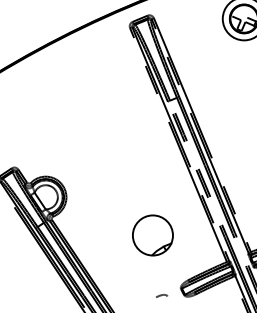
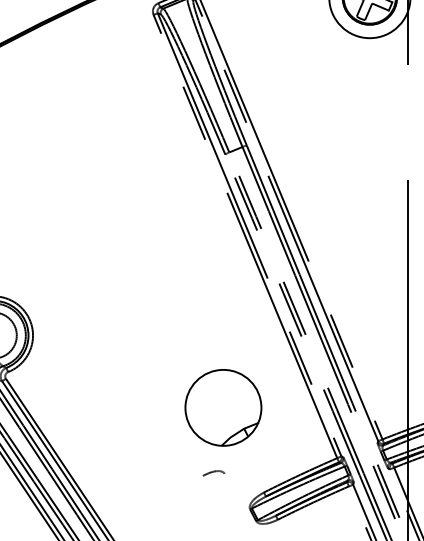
part: (152, 235) -> (222, 407), moved
curve: (162, 295) -> (215, 472), moved

